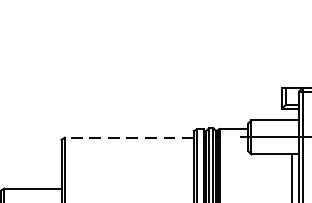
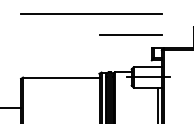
line: (180, 31) -> (91, 14), added
line: (246, 66) -> (130, 35), added
line: (128, 137) -> (60, 77), dashed -> solid

